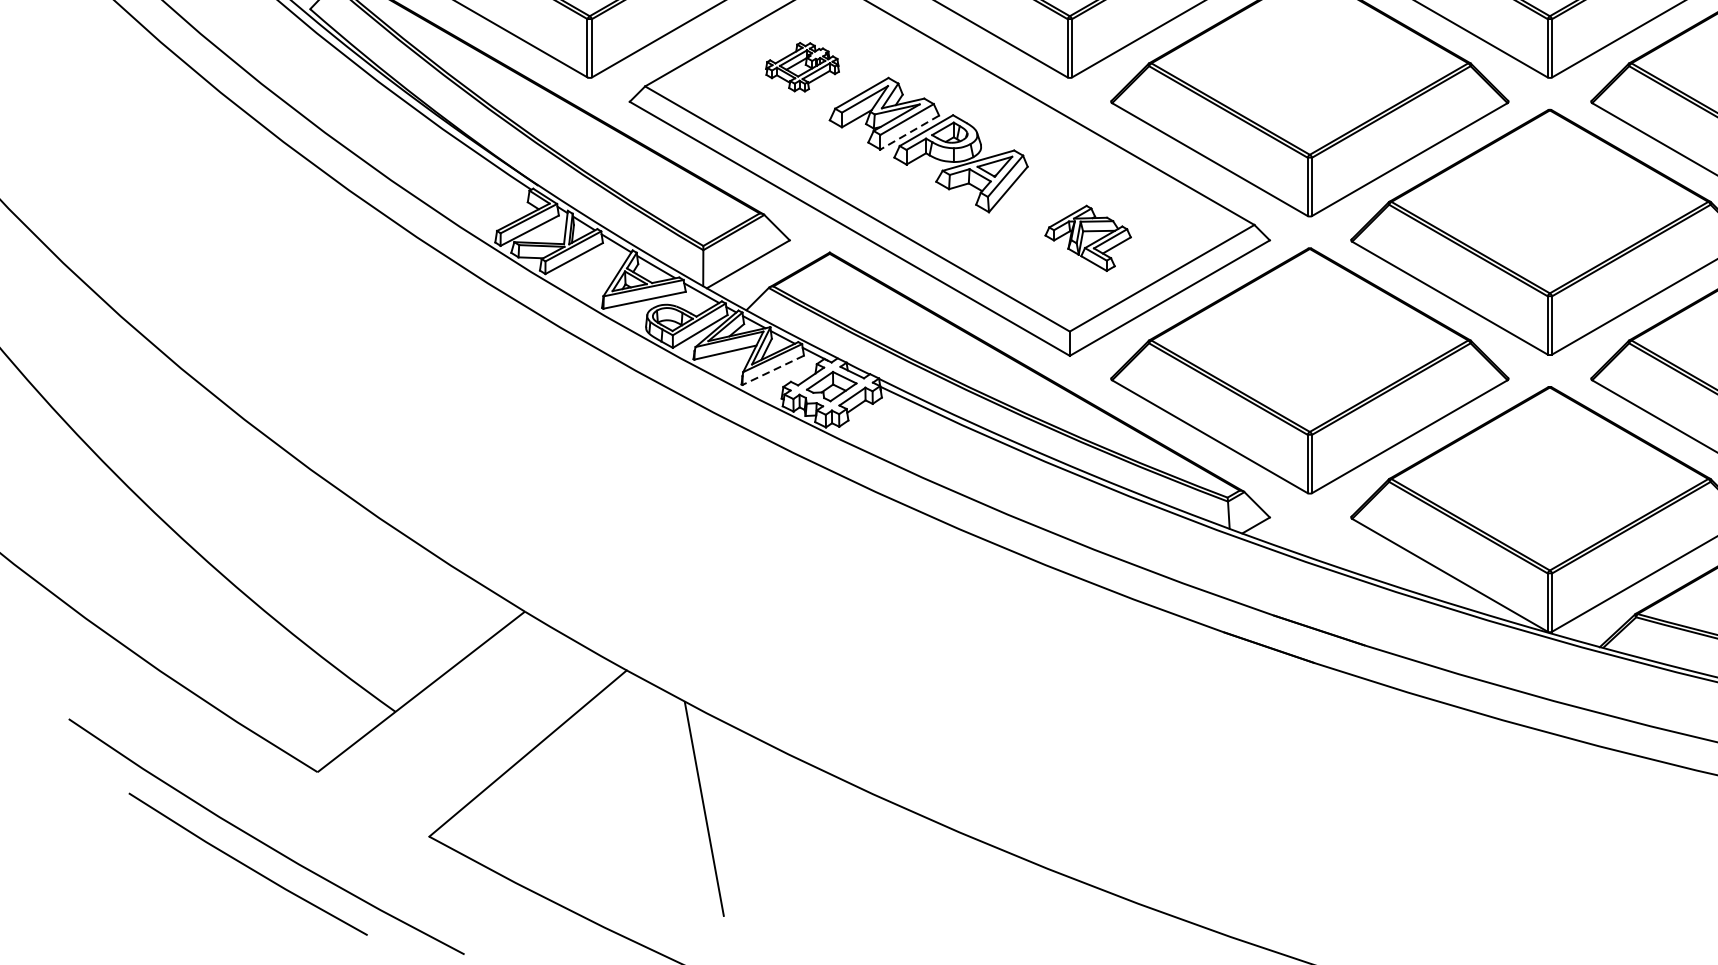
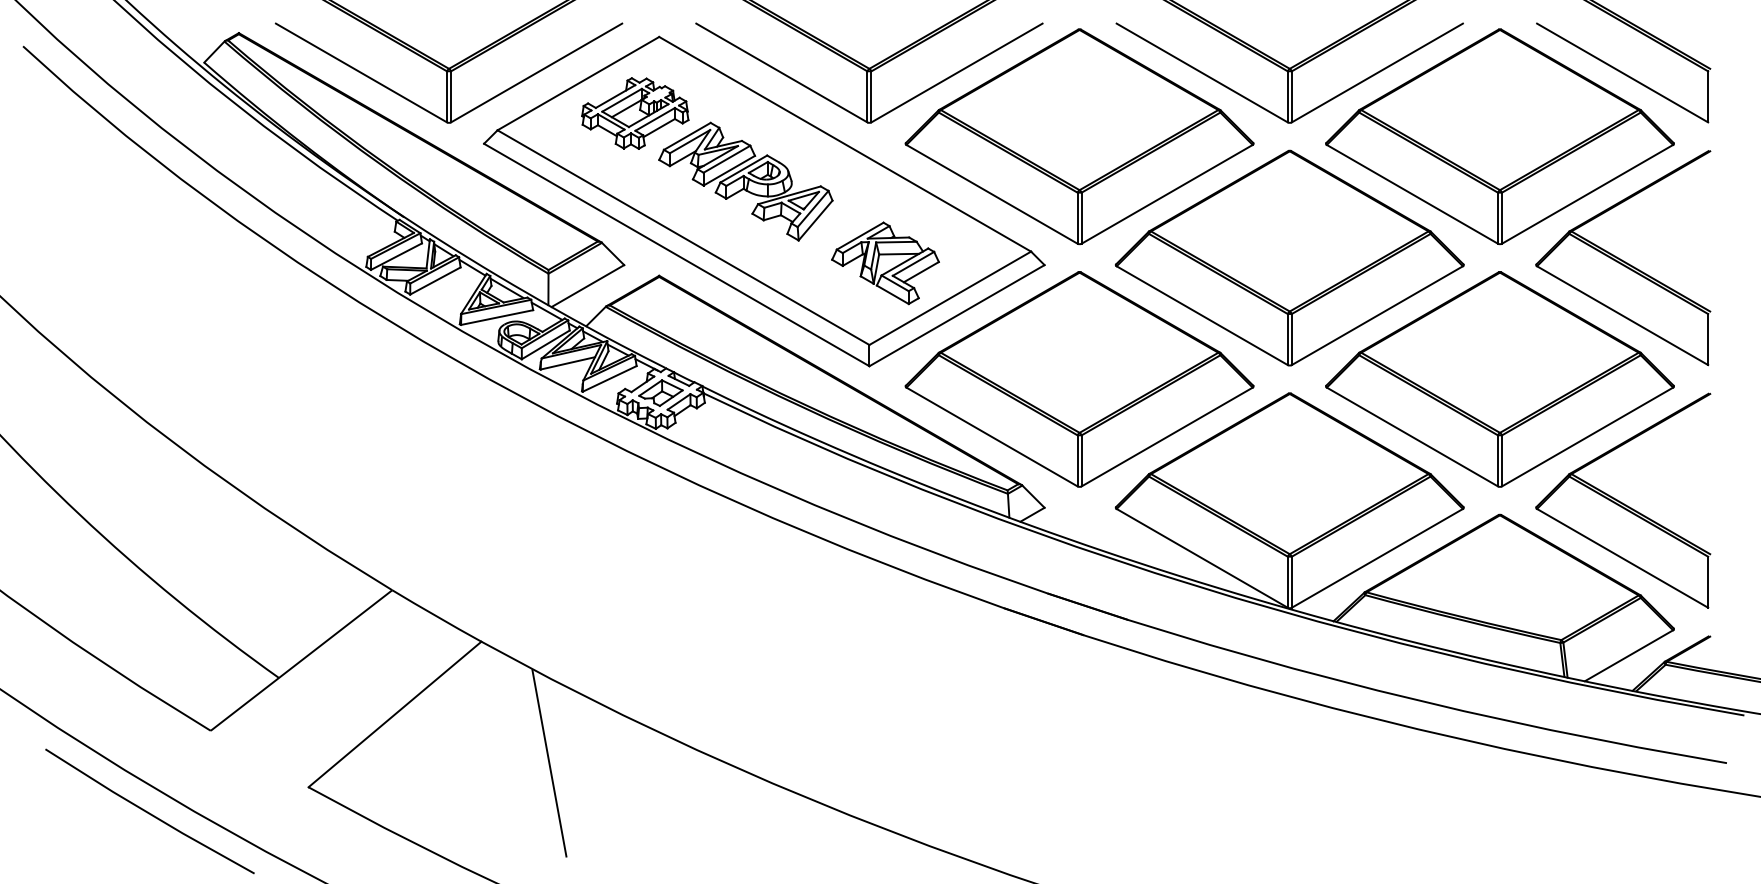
part: (802, 67) -> (635, 113), size x1.67
line: (910, 132) -> (729, 170), dashed -> solid
part: (1088, 238) -> (885, 263), size x1.43
line: (772, 369) -> (609, 378), dashed -> solid

